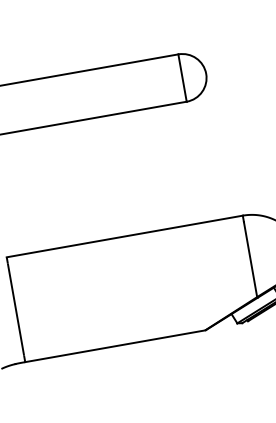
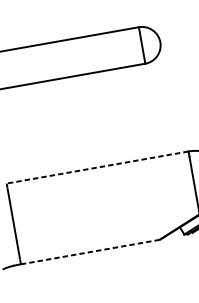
line: (124, 236) -> (97, 167), solid -> dashed
line: (115, 346) -> (90, 252), solid -> dashed

